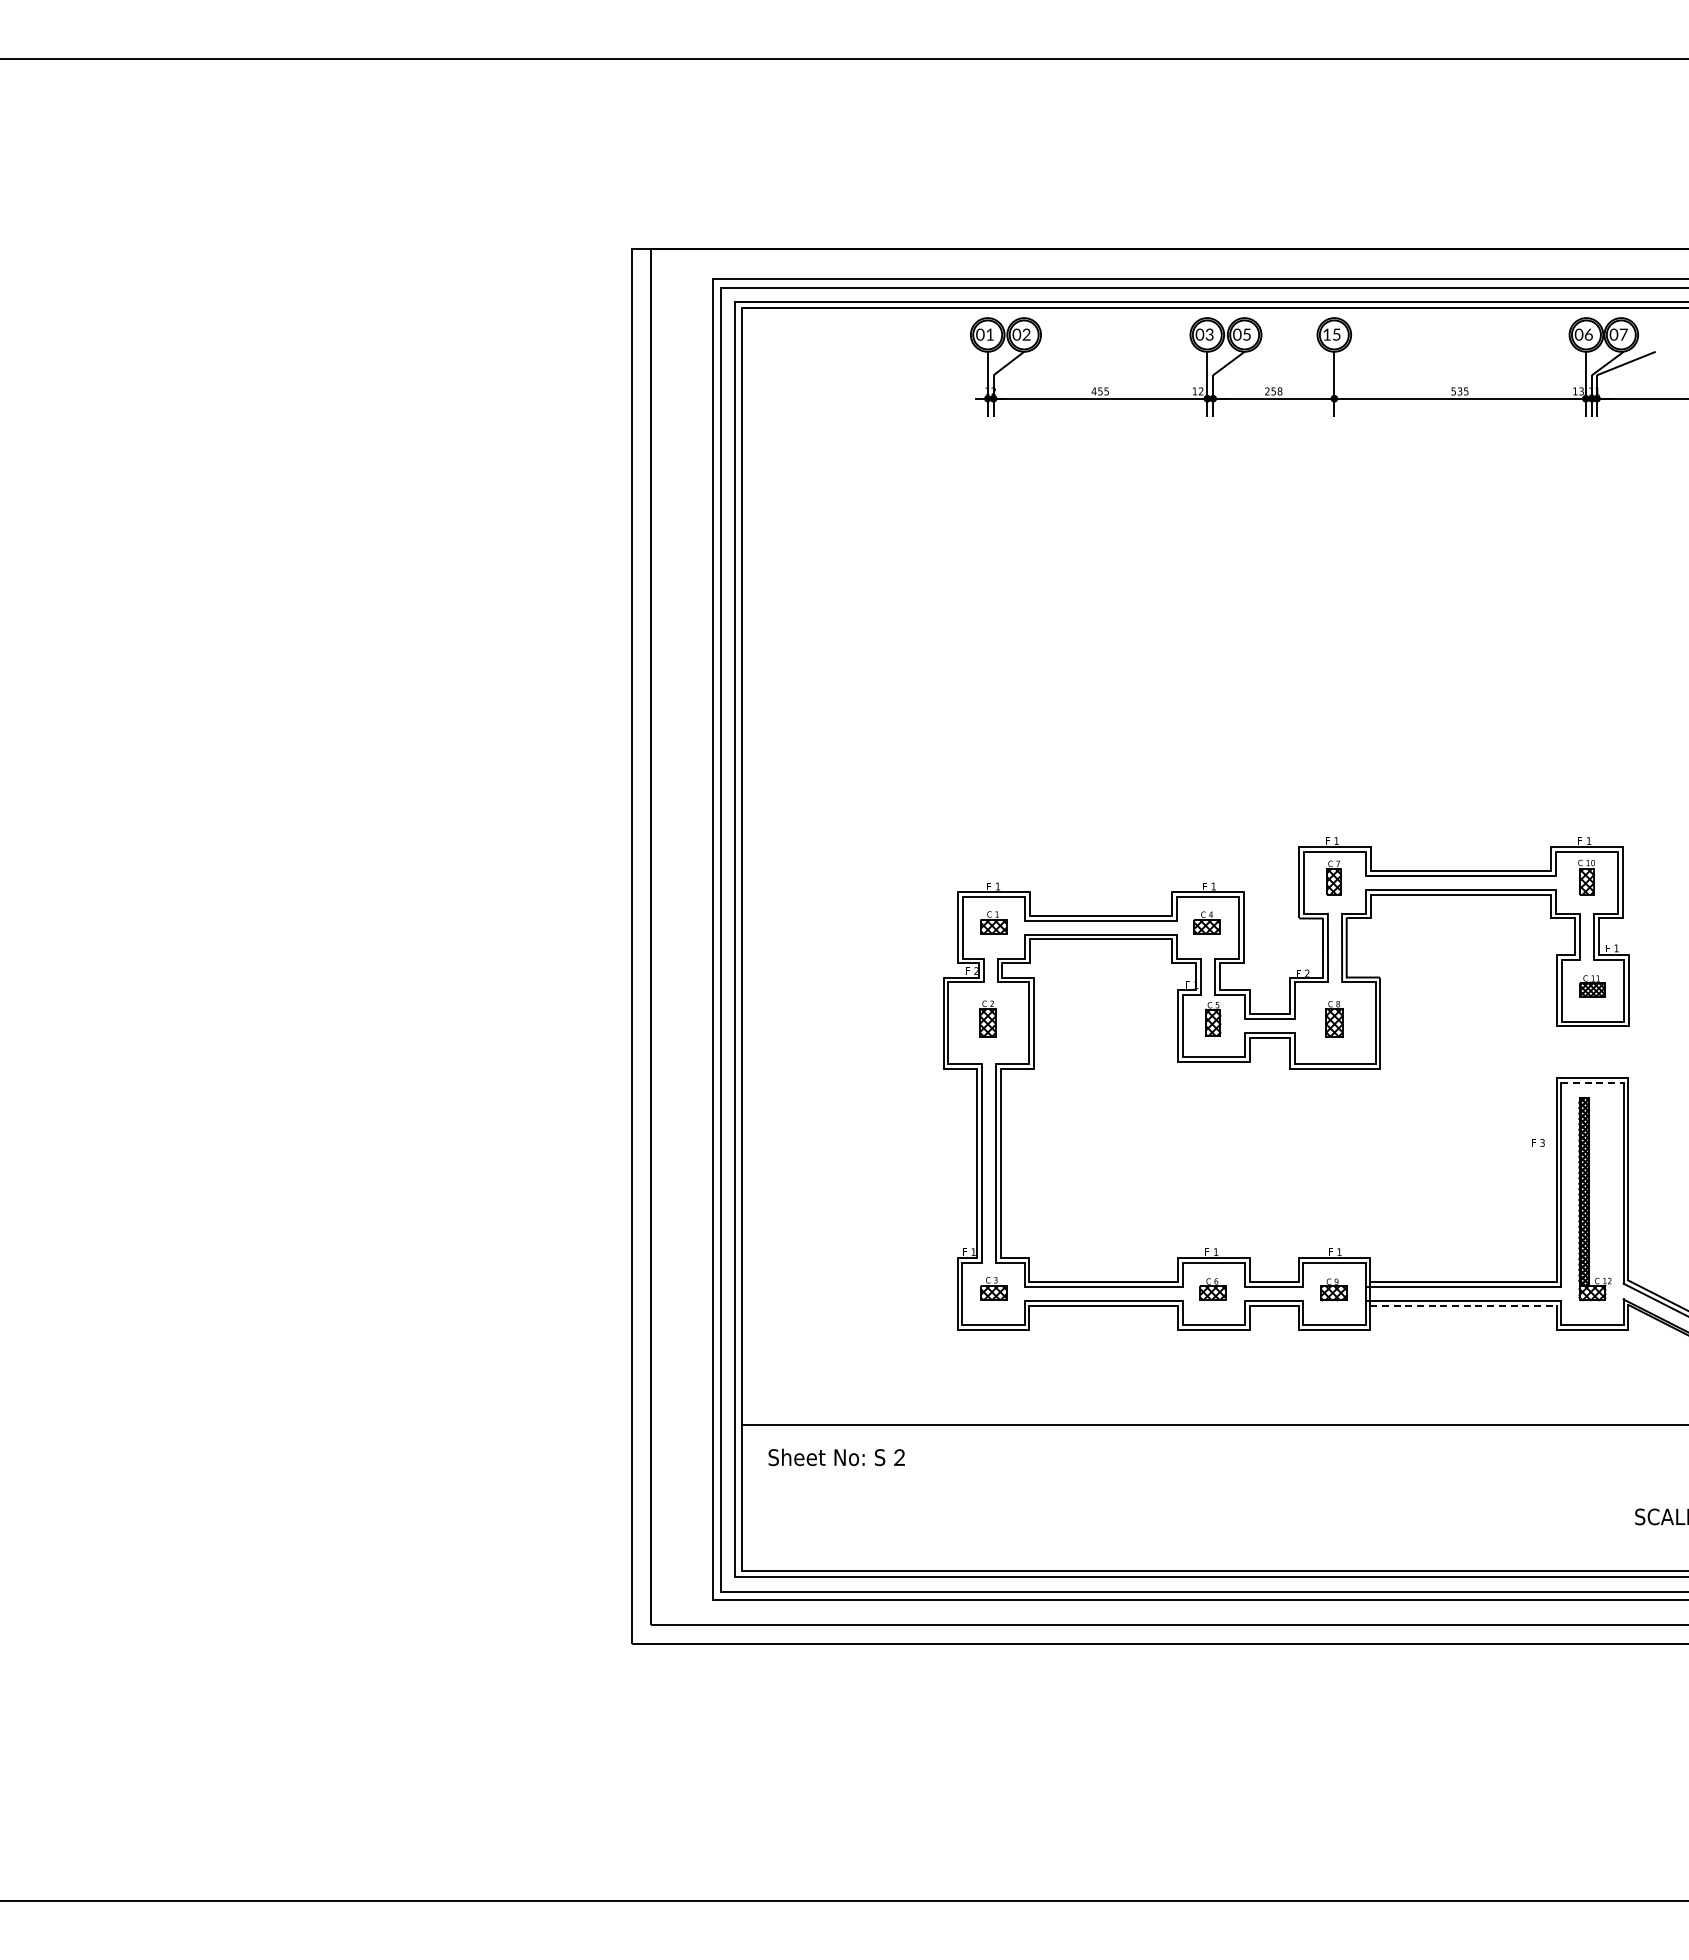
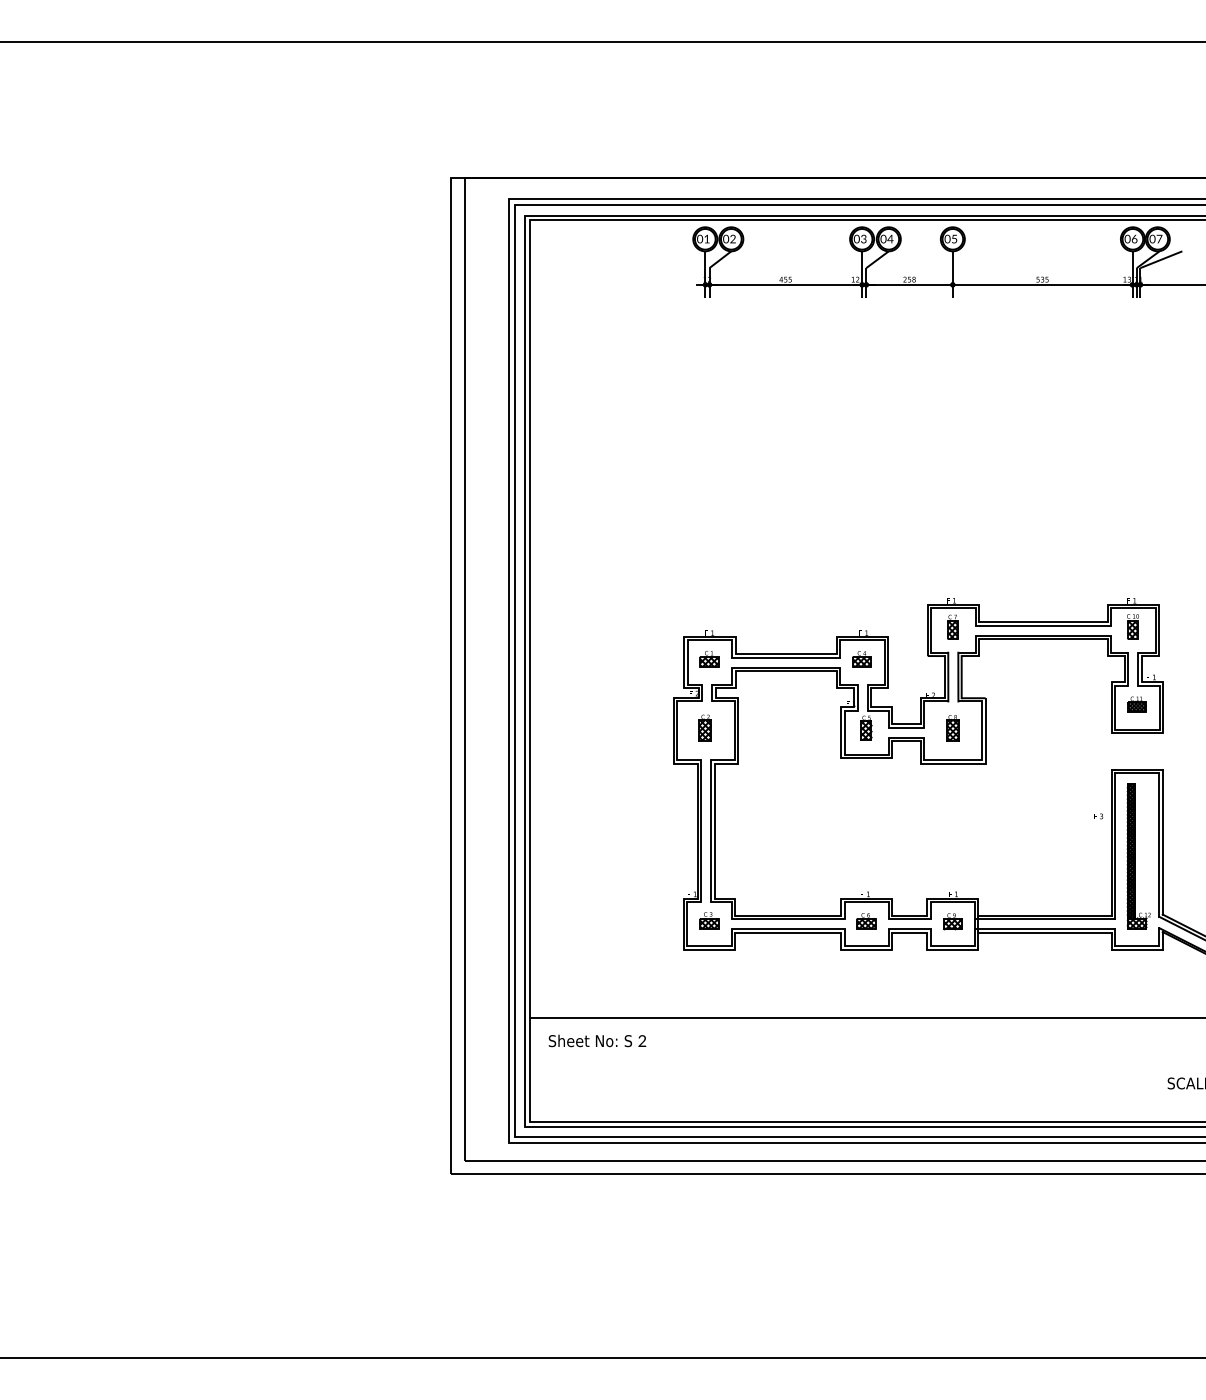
text: (1246, 334) -> (890, 238), 05 -> 04
text: (1326, 334) -> (947, 238), 15 -> 05
line: (1592, 1082) -> (1137, 773), dashed -> solid
line: (1463, 1305) -> (1045, 932), dashed -> solid

